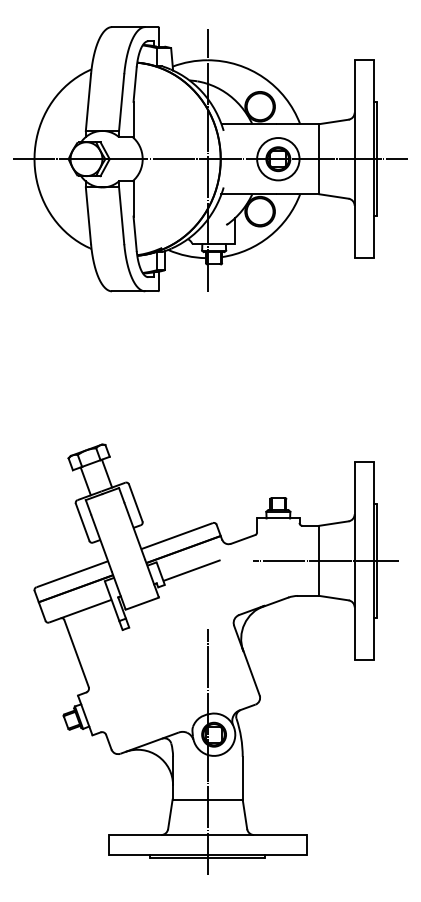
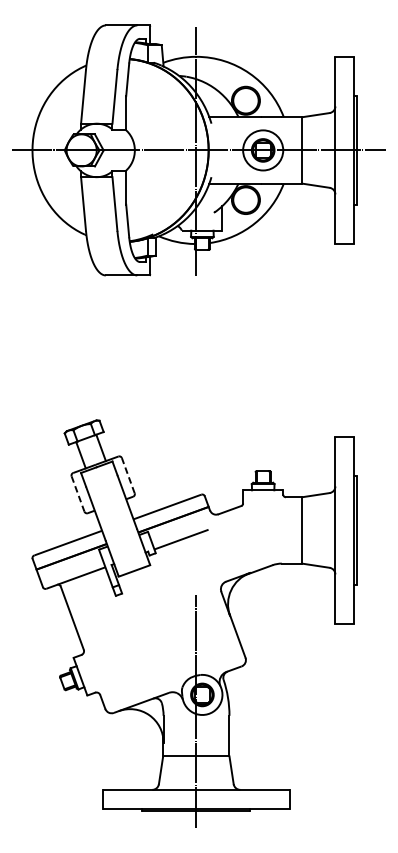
line: (135, 503) -> (128, 476), solid -> dashed
line: (82, 522) -> (77, 494), solid -> dashed
line: (325, 560) -> (307, 530), removed

